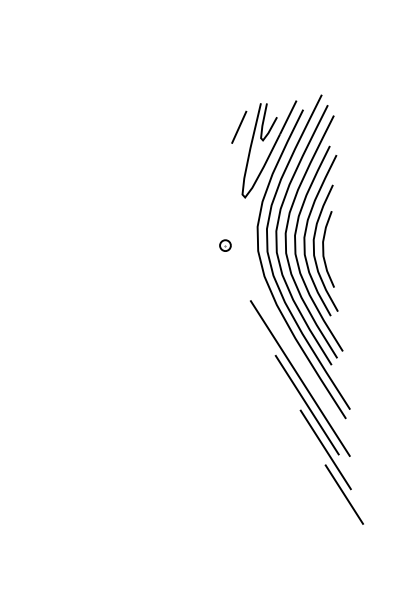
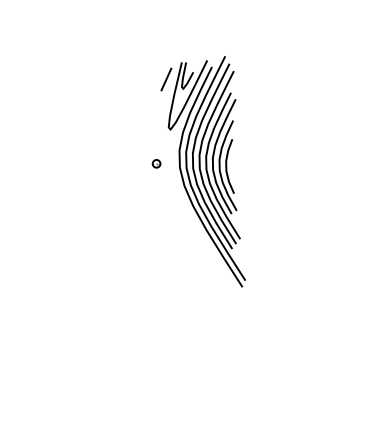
part: (306, 412) -> (214, 282), removed

